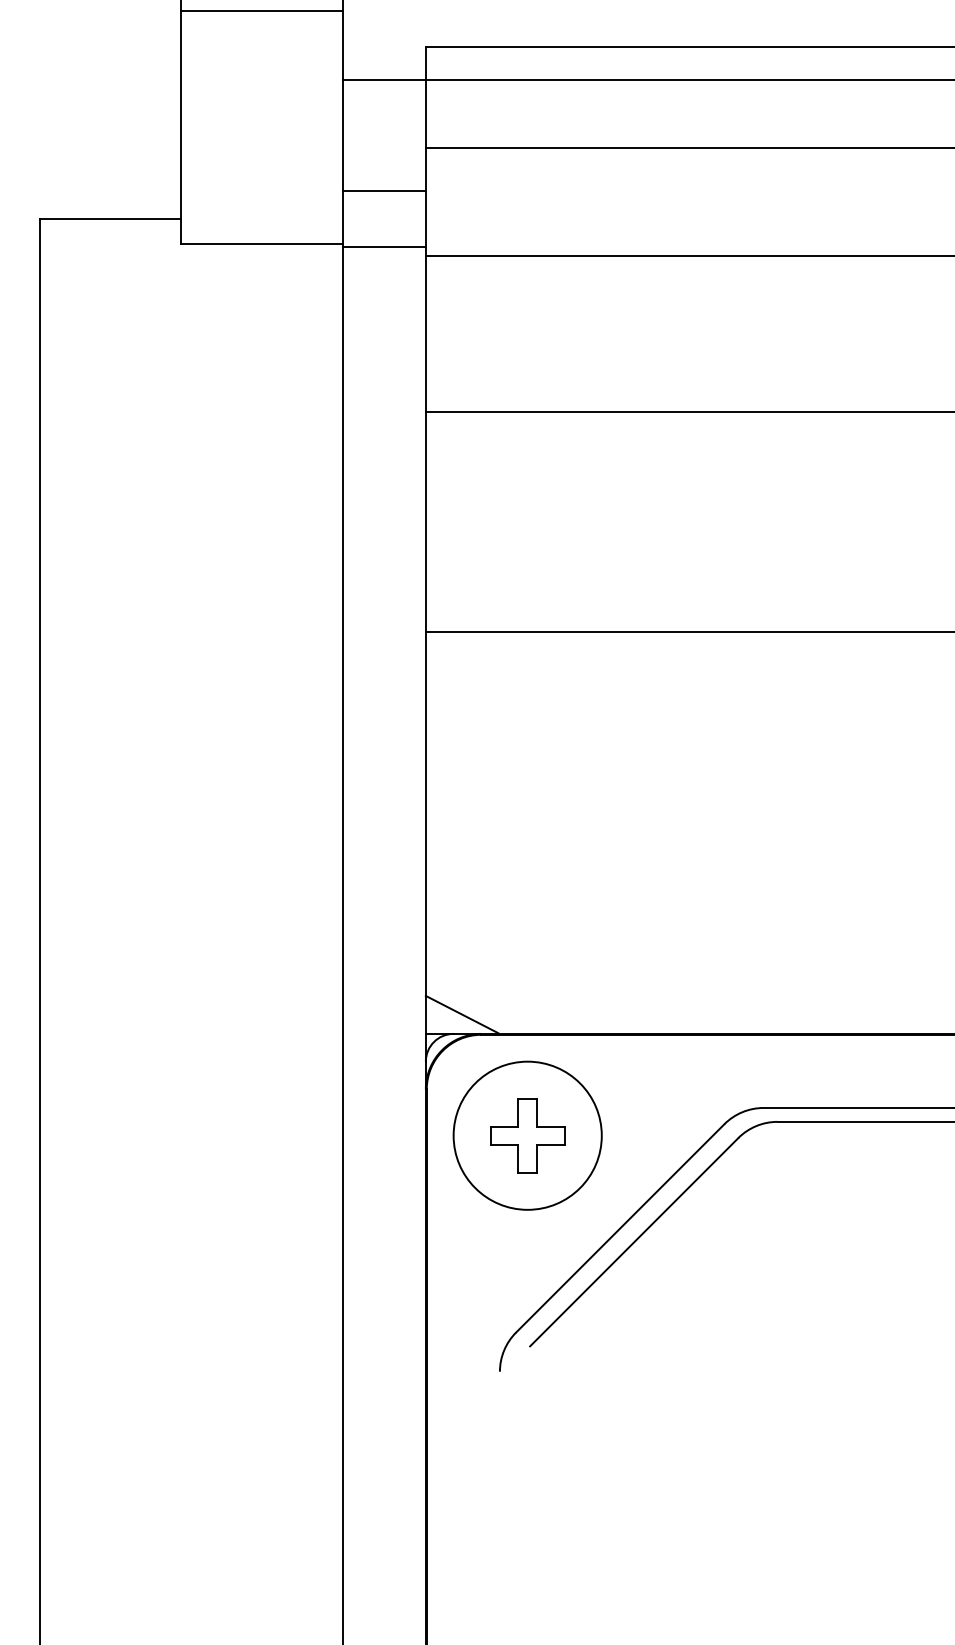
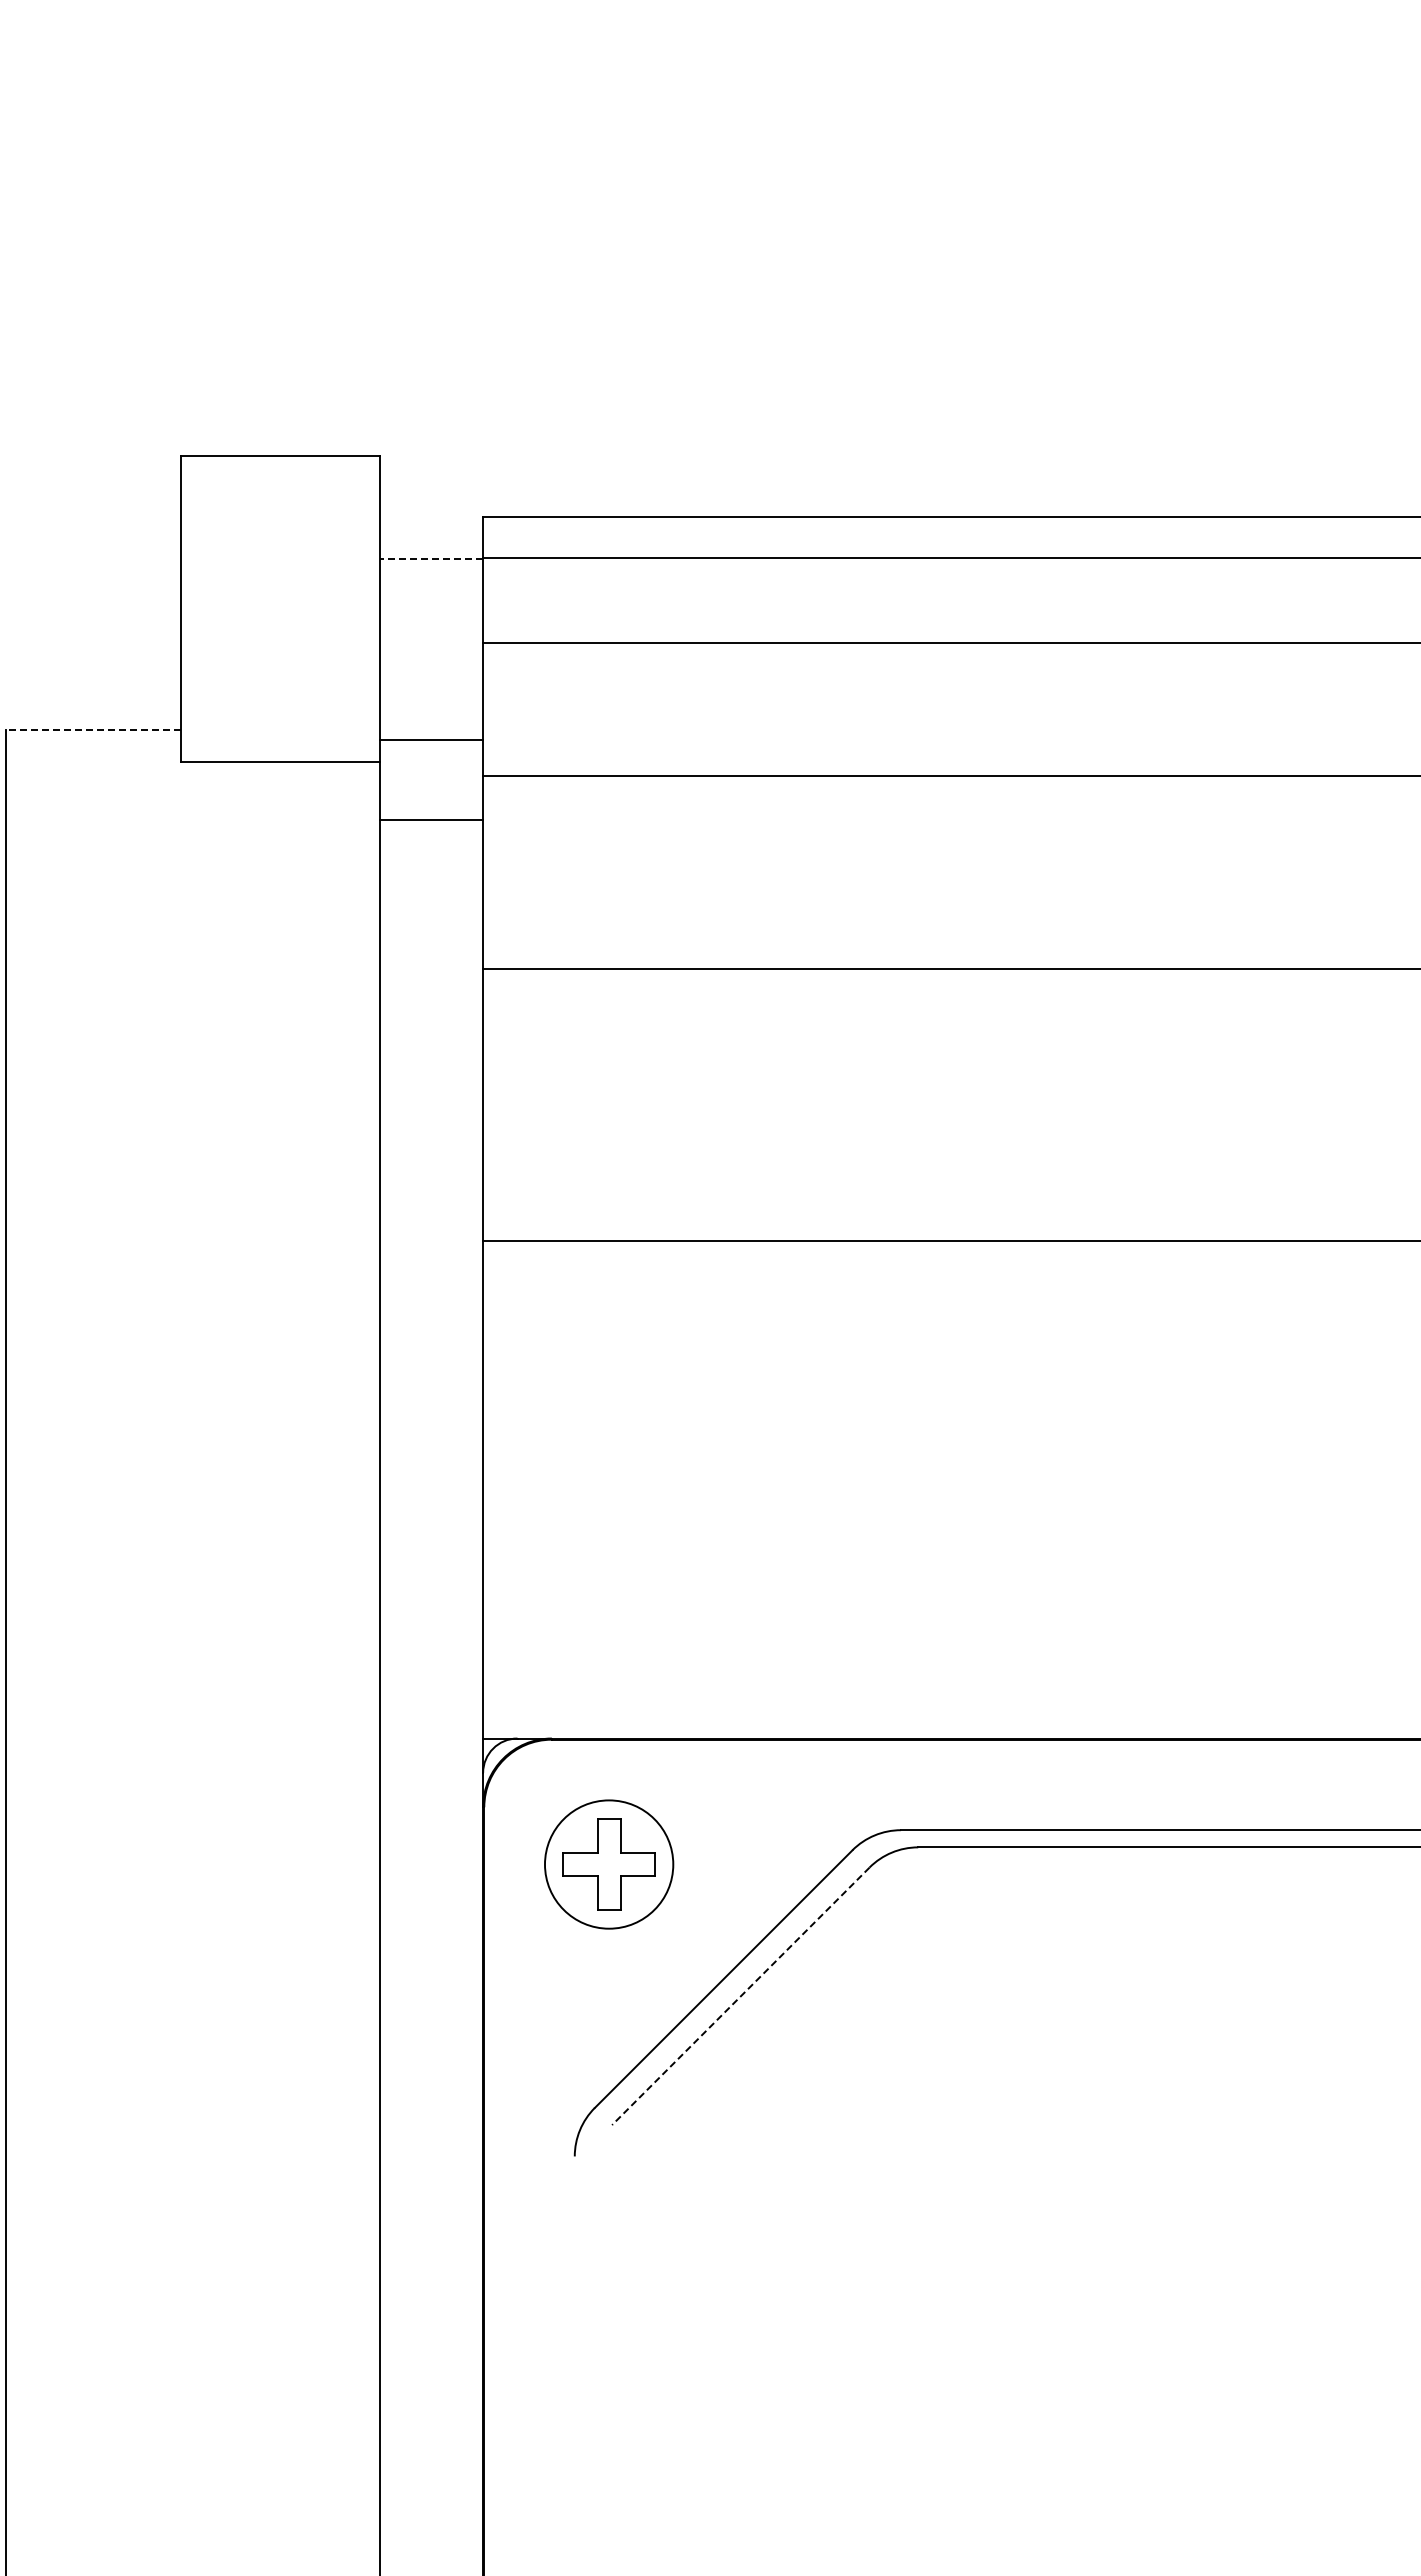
line: (262, 10) -> (280, 472), removed
line: (384, 79) -> (431, 558), solid -> dashed
line: (384, 191) -> (431, 740), moved
line: (110, 218) -> (92, 730), solid -> dashed
line: (384, 246) -> (431, 819), moved
line: (461, 1014) -> (527, 1714), removed
circle: (527, 1135) -> (608, 1864), size x0.7
line: (633, 1242) -> (740, 1996), solid -> dashed

